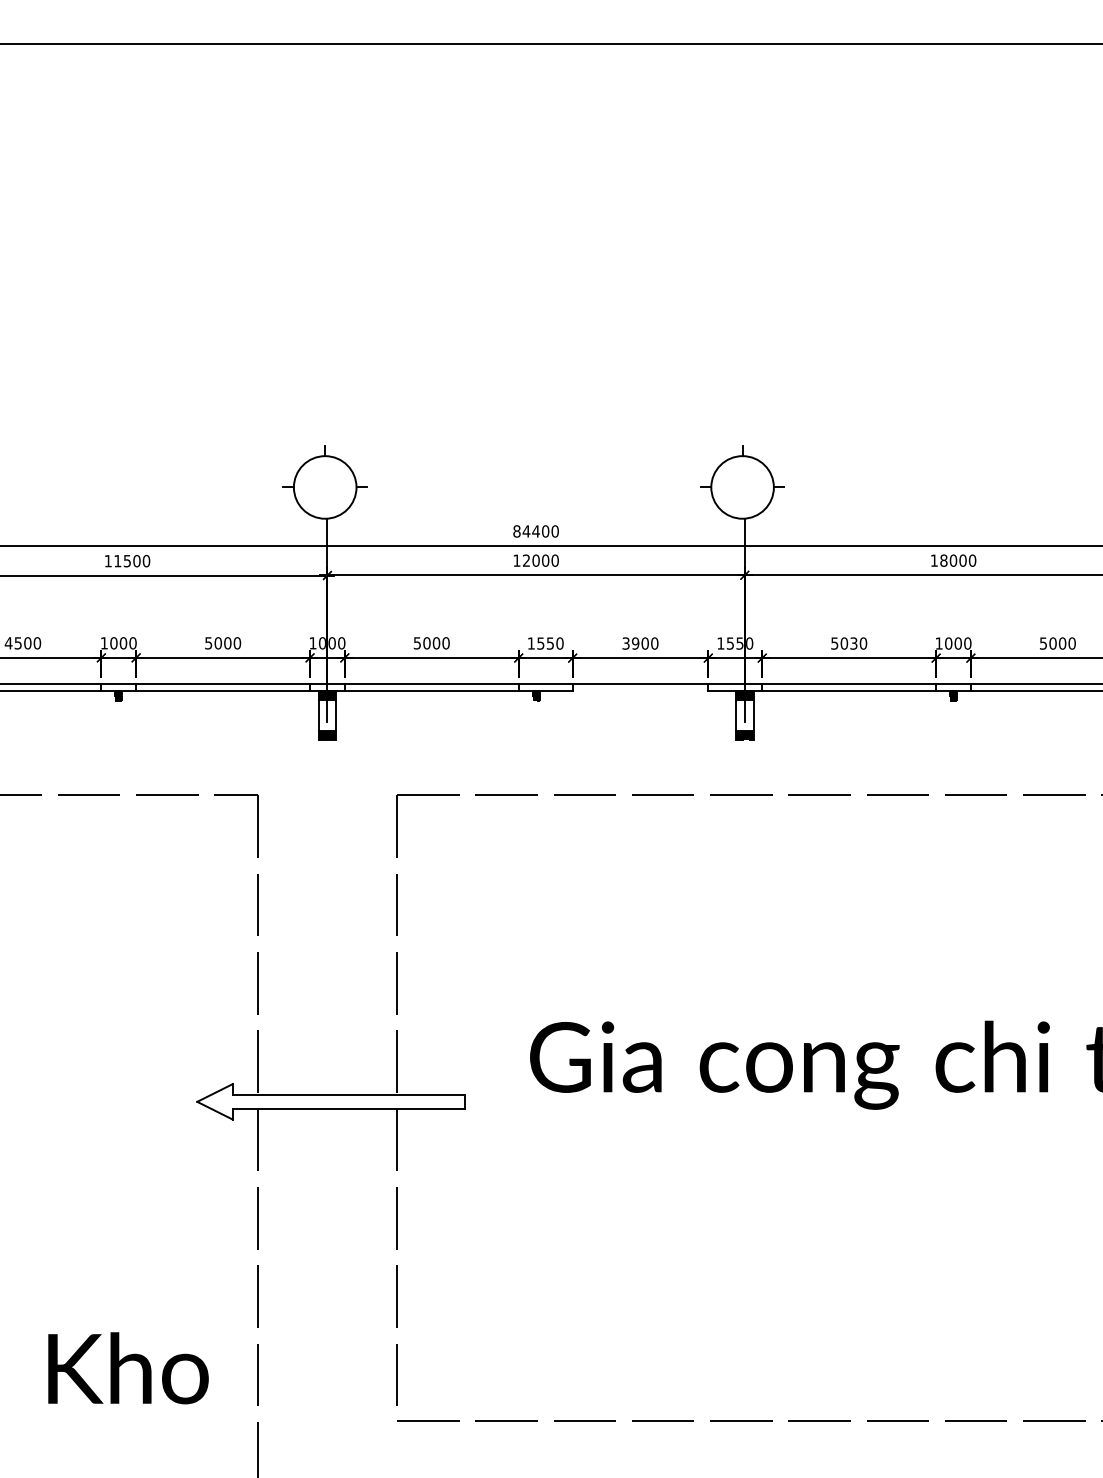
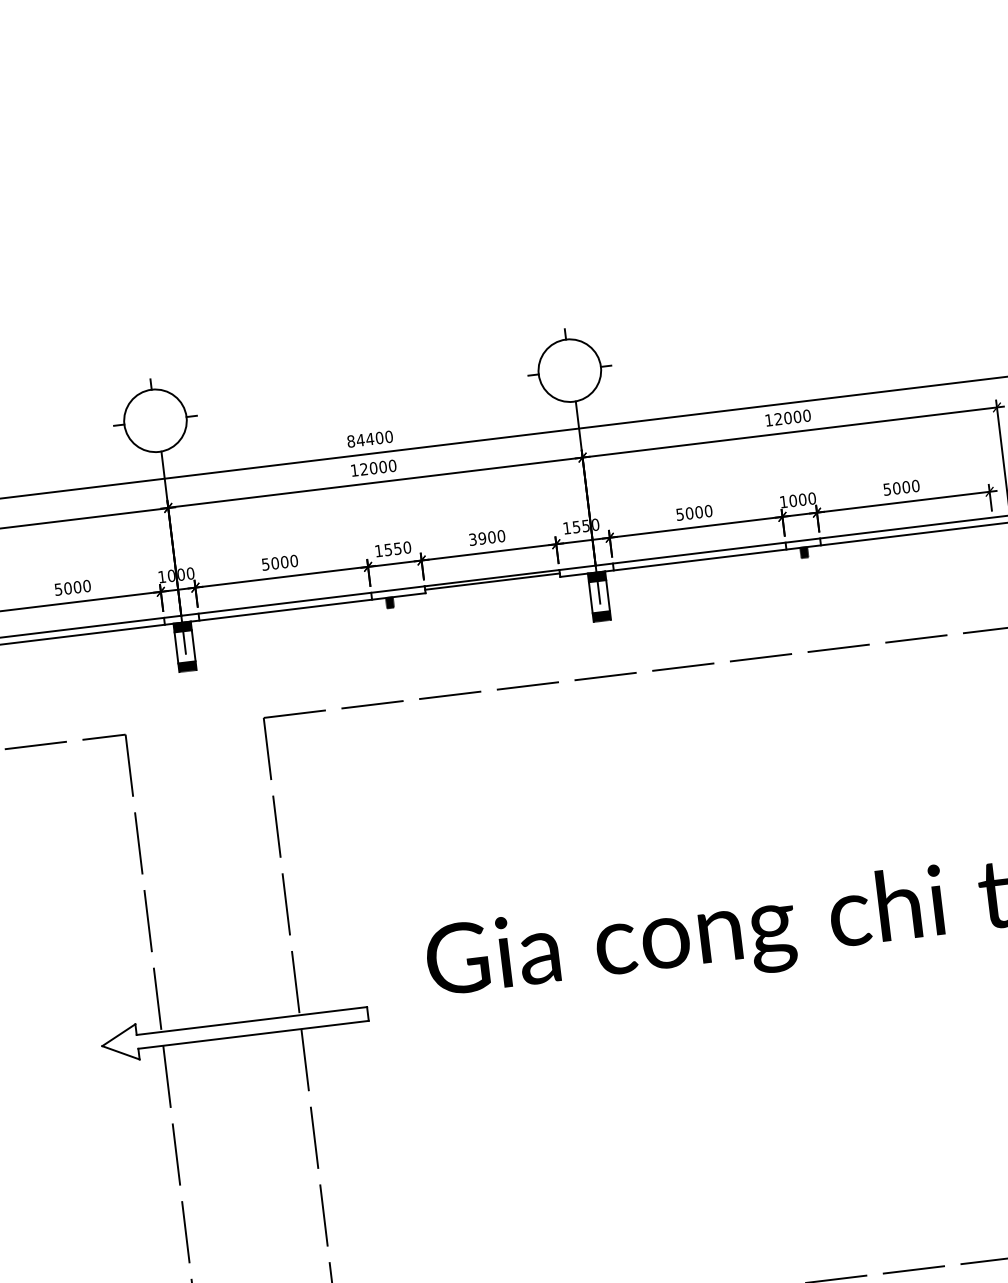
text: (943, 560) -> (778, 419), 18000 -> 12000
text: (853, 643) -> (698, 512), 5030 -> 5000
line: (640, 687) -> (492, 581), added

